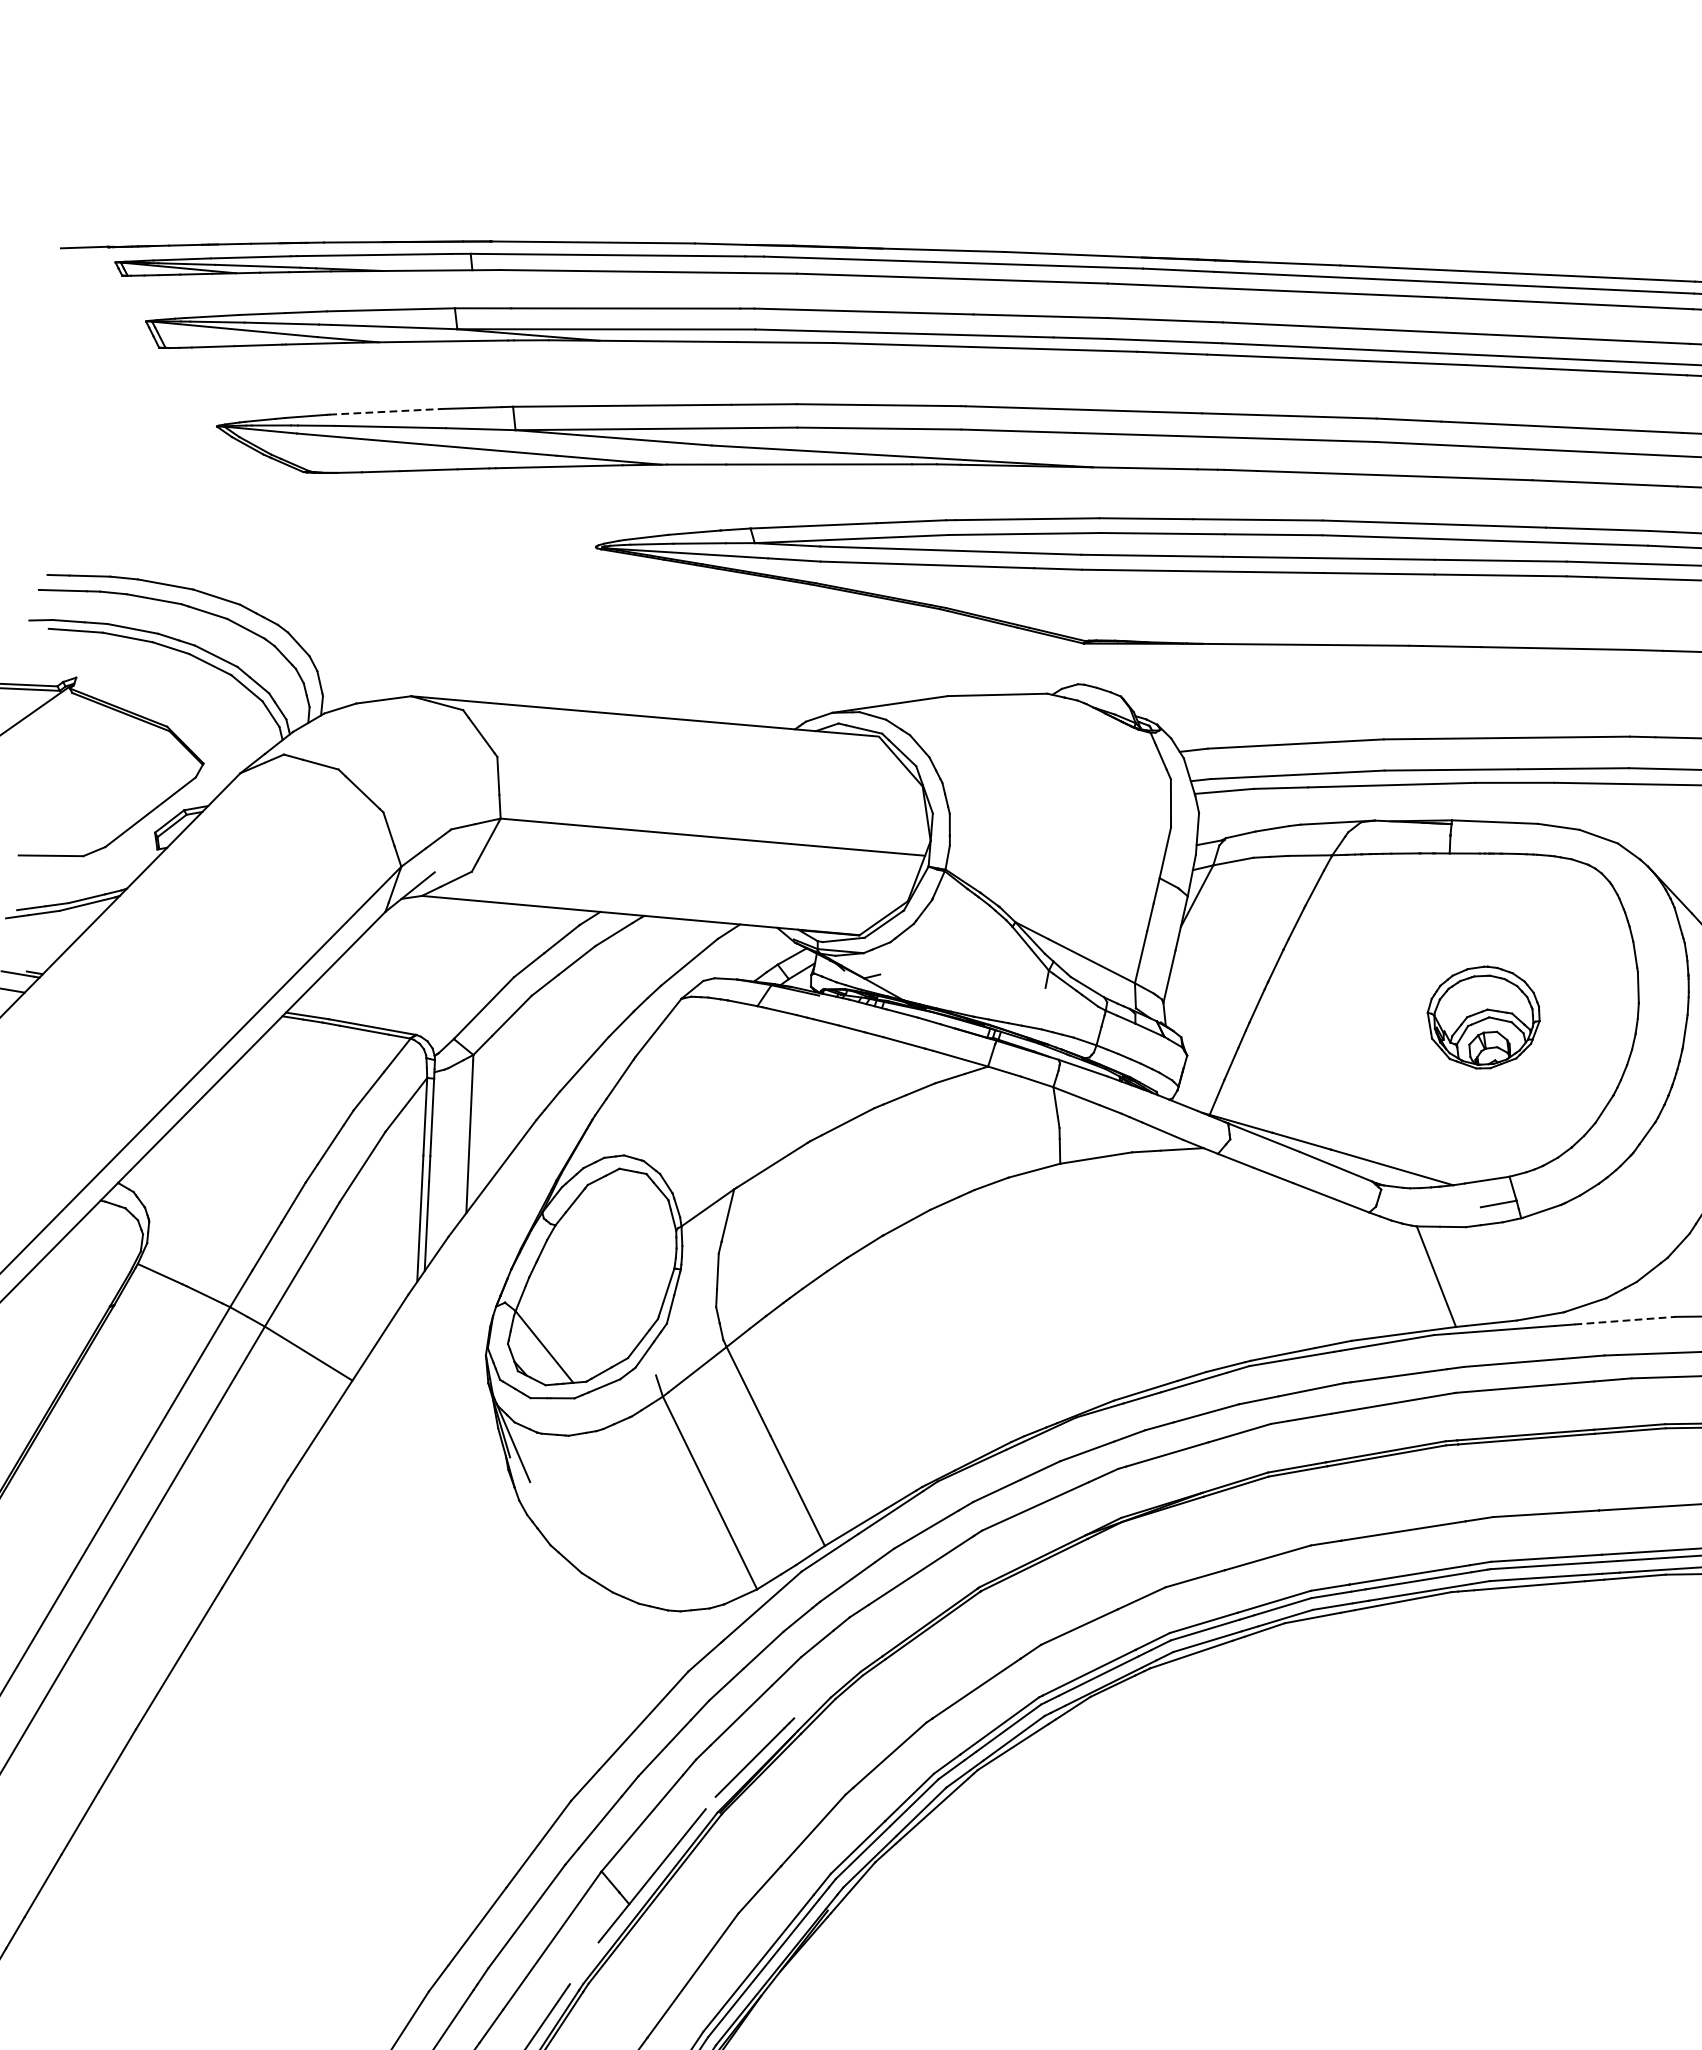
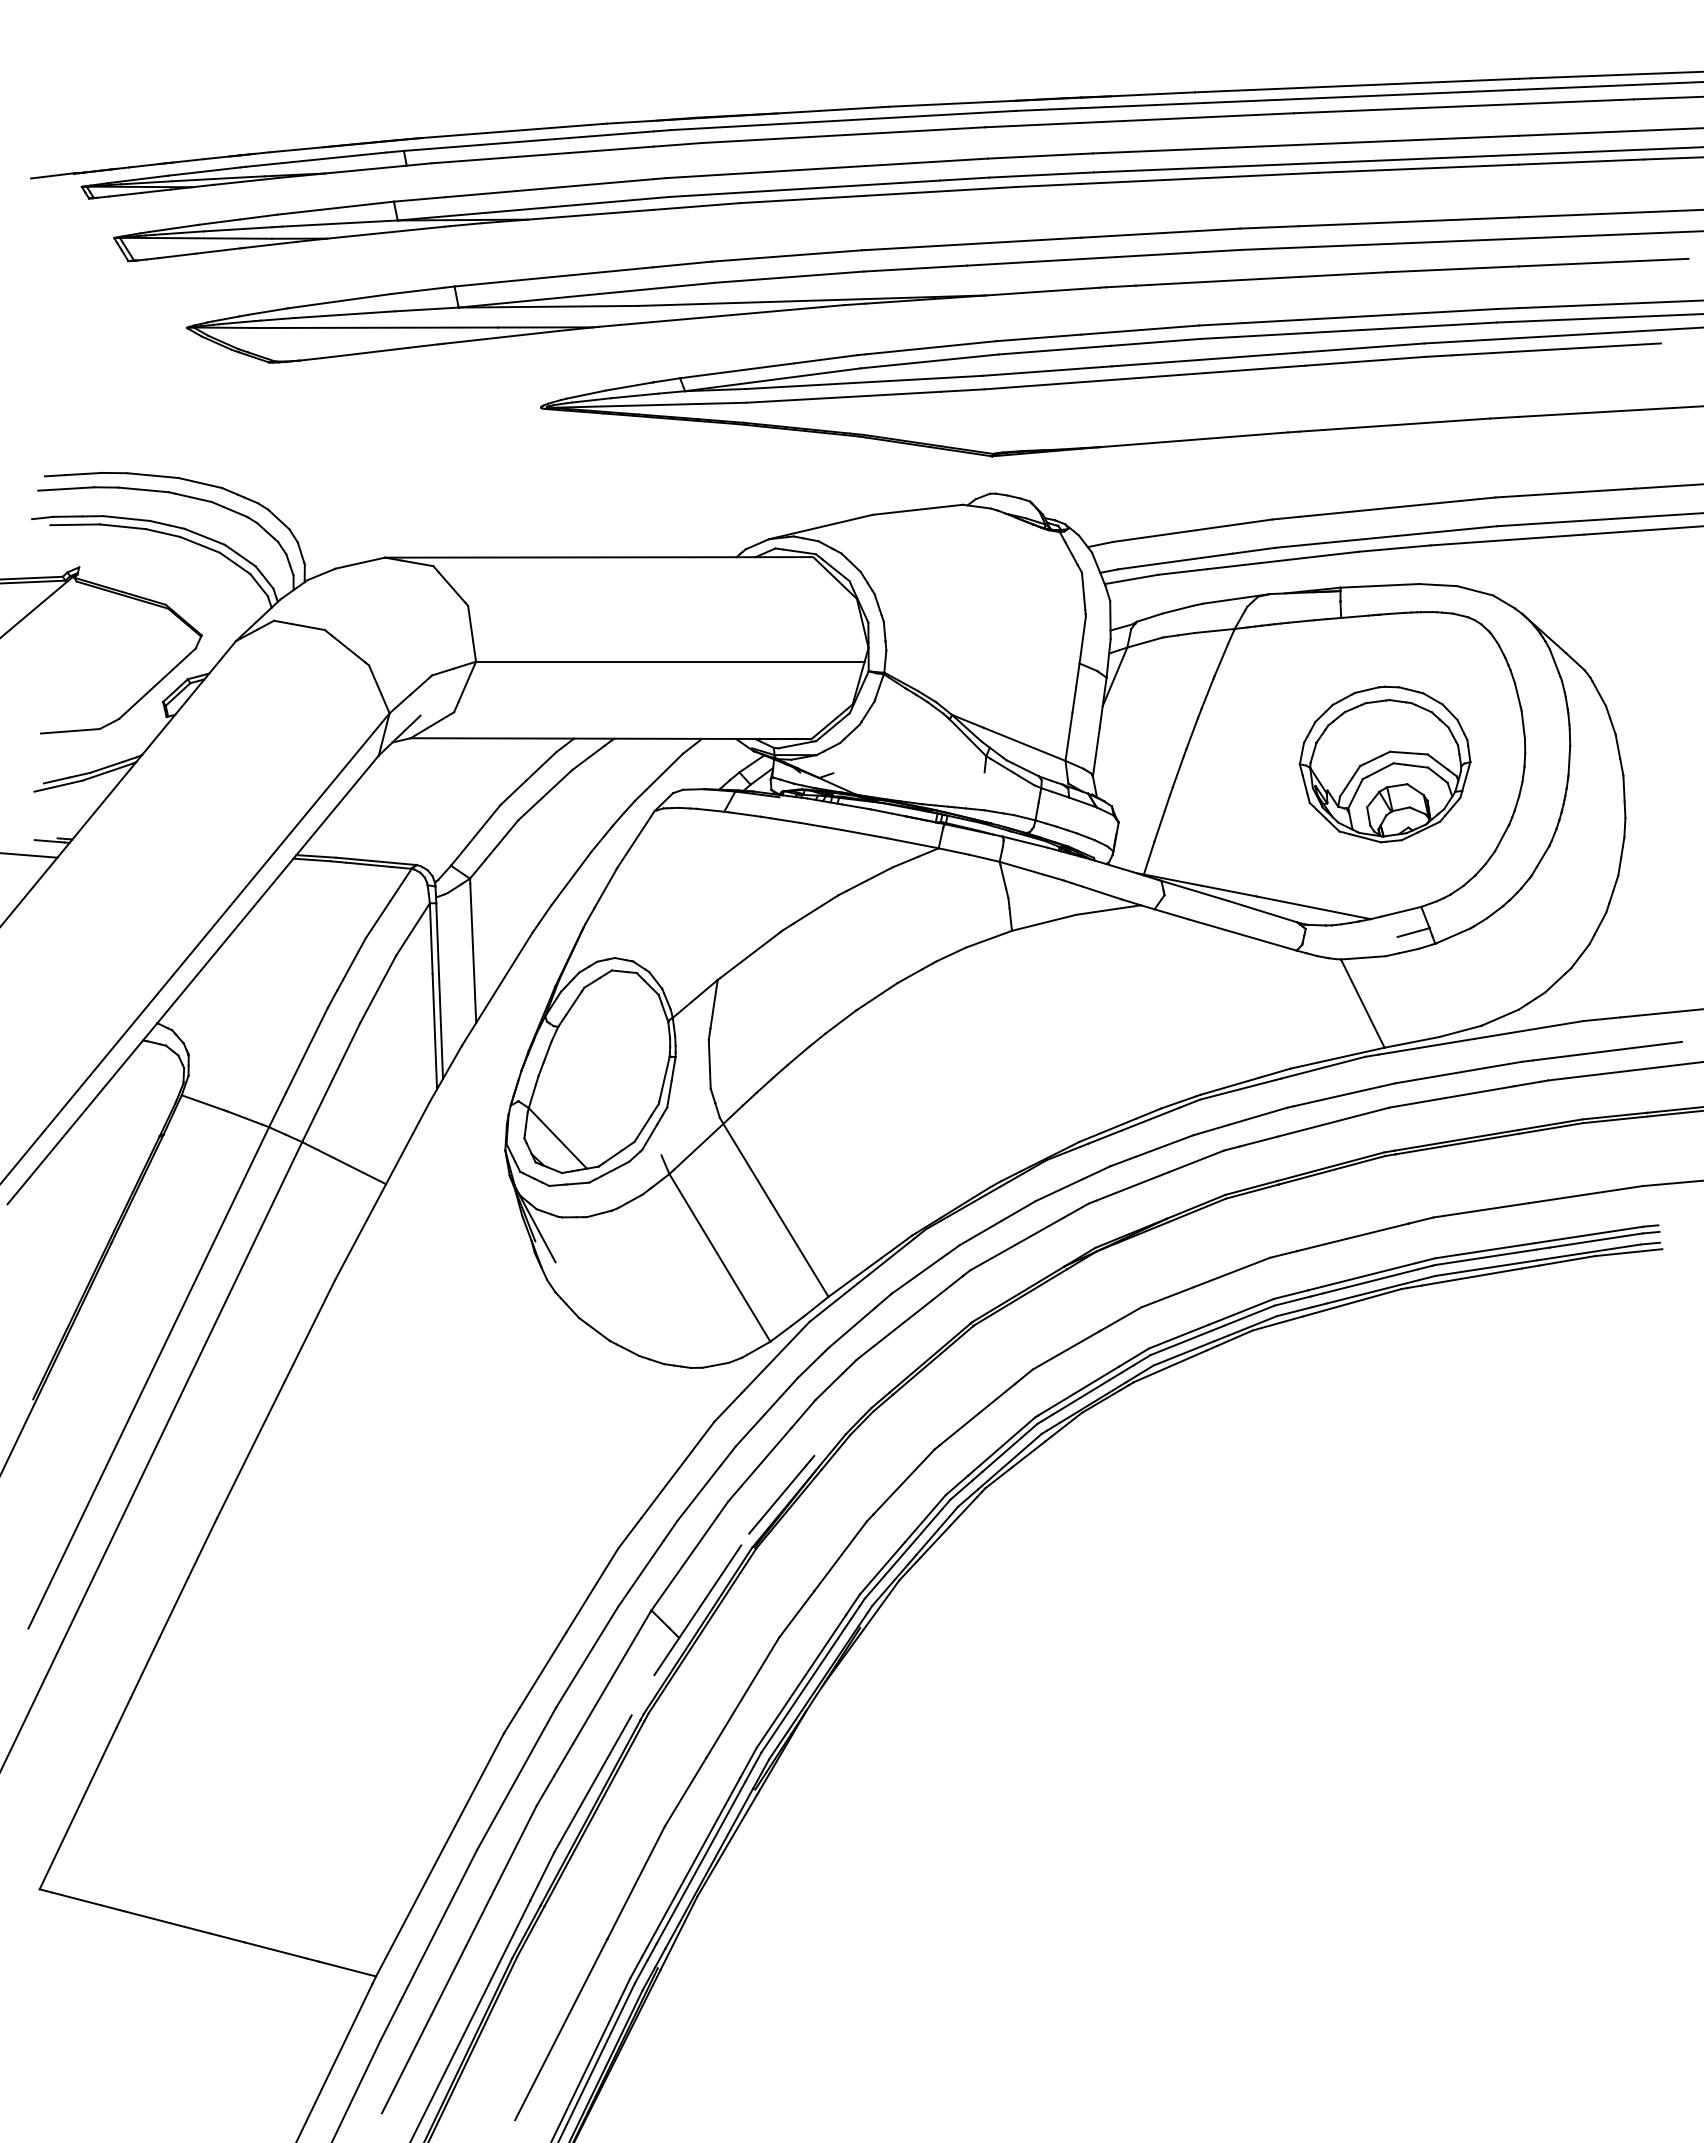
line: (385, 412) -> (339, 301), dashed -> solid
part: (1483, 1017) -> (1384, 764), size x1.67
line: (1625, 1320) -> (1538, 1028), dashed -> solid

